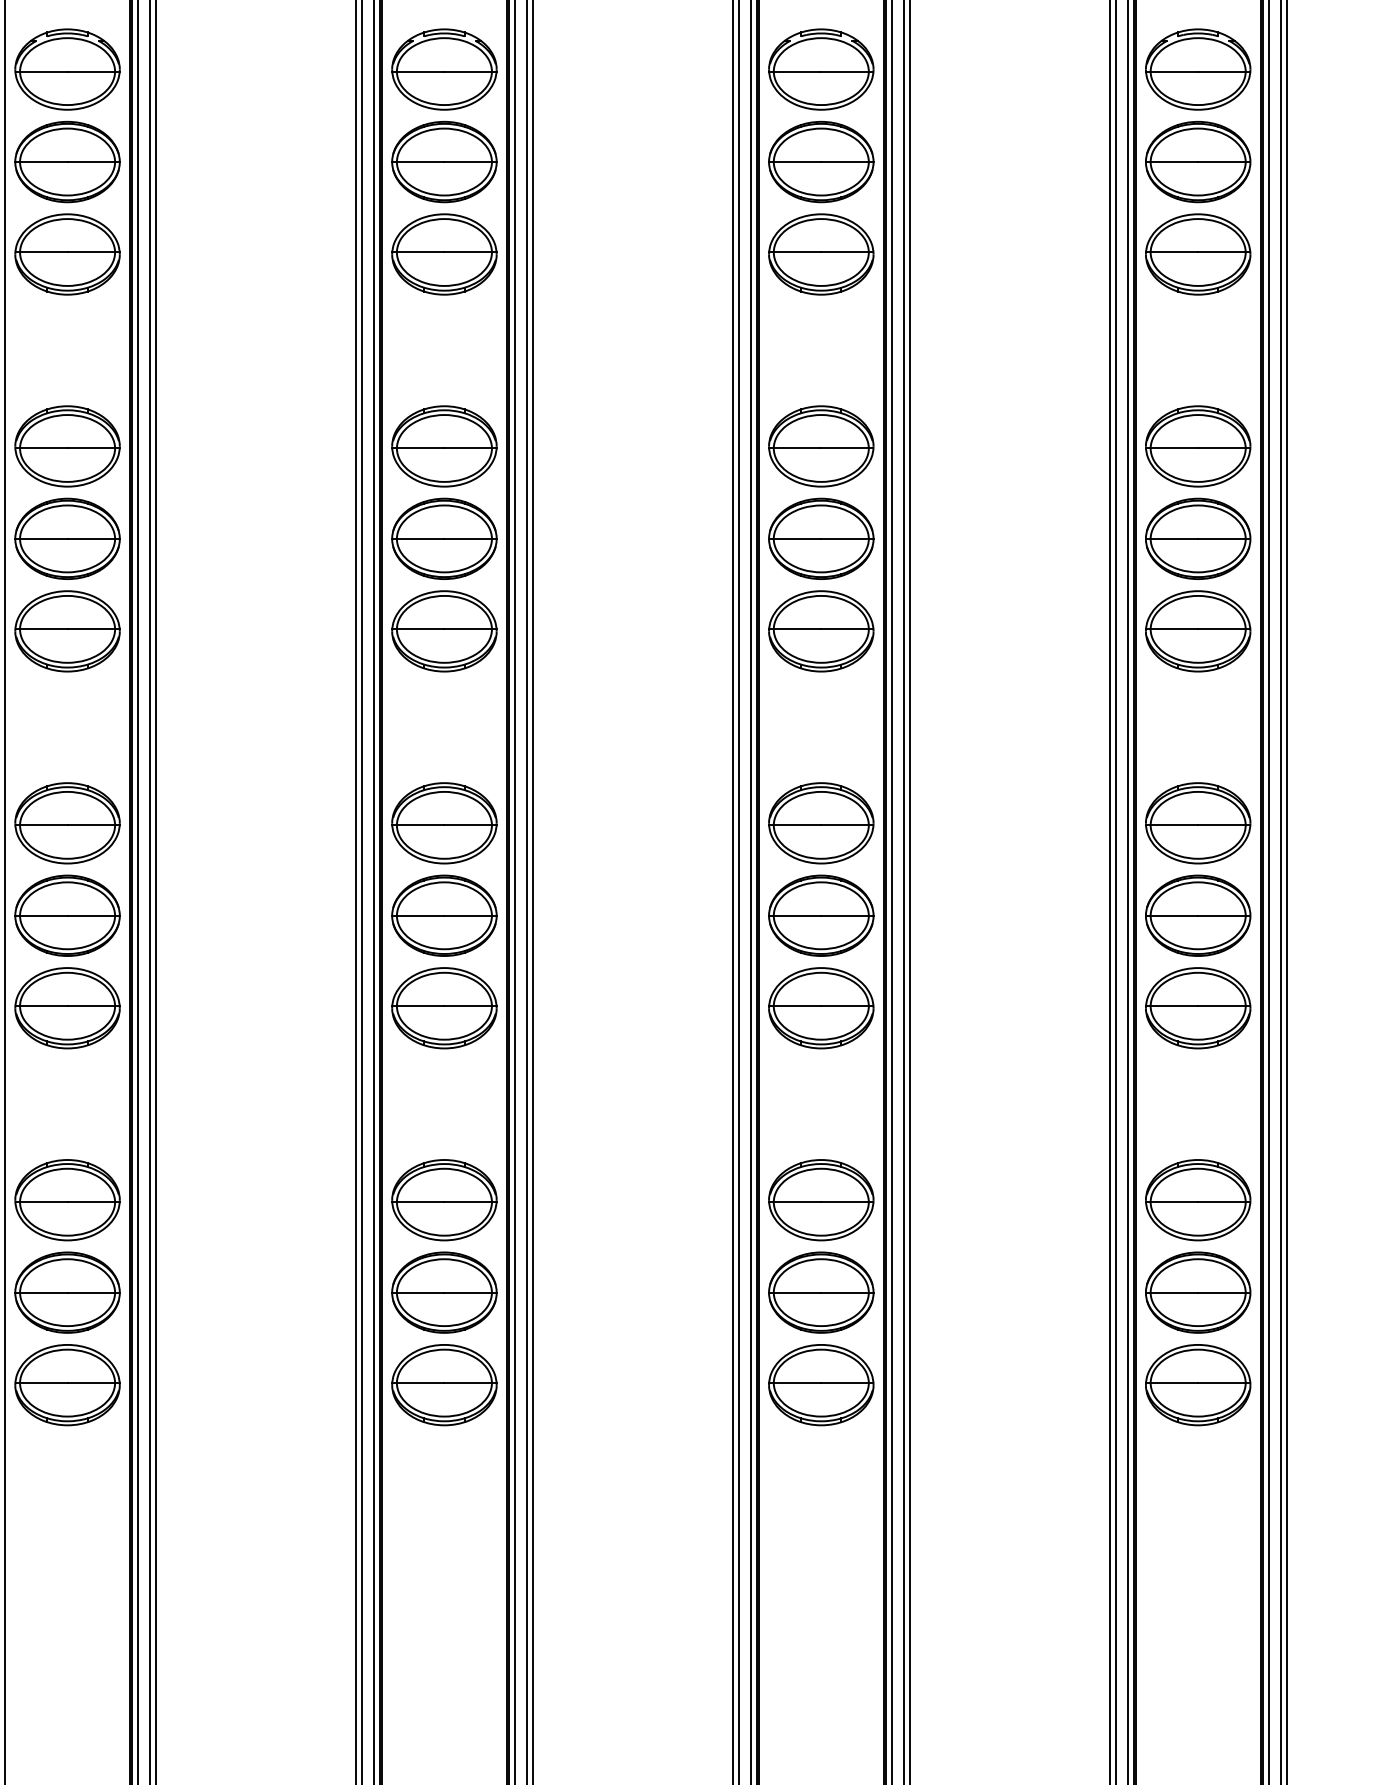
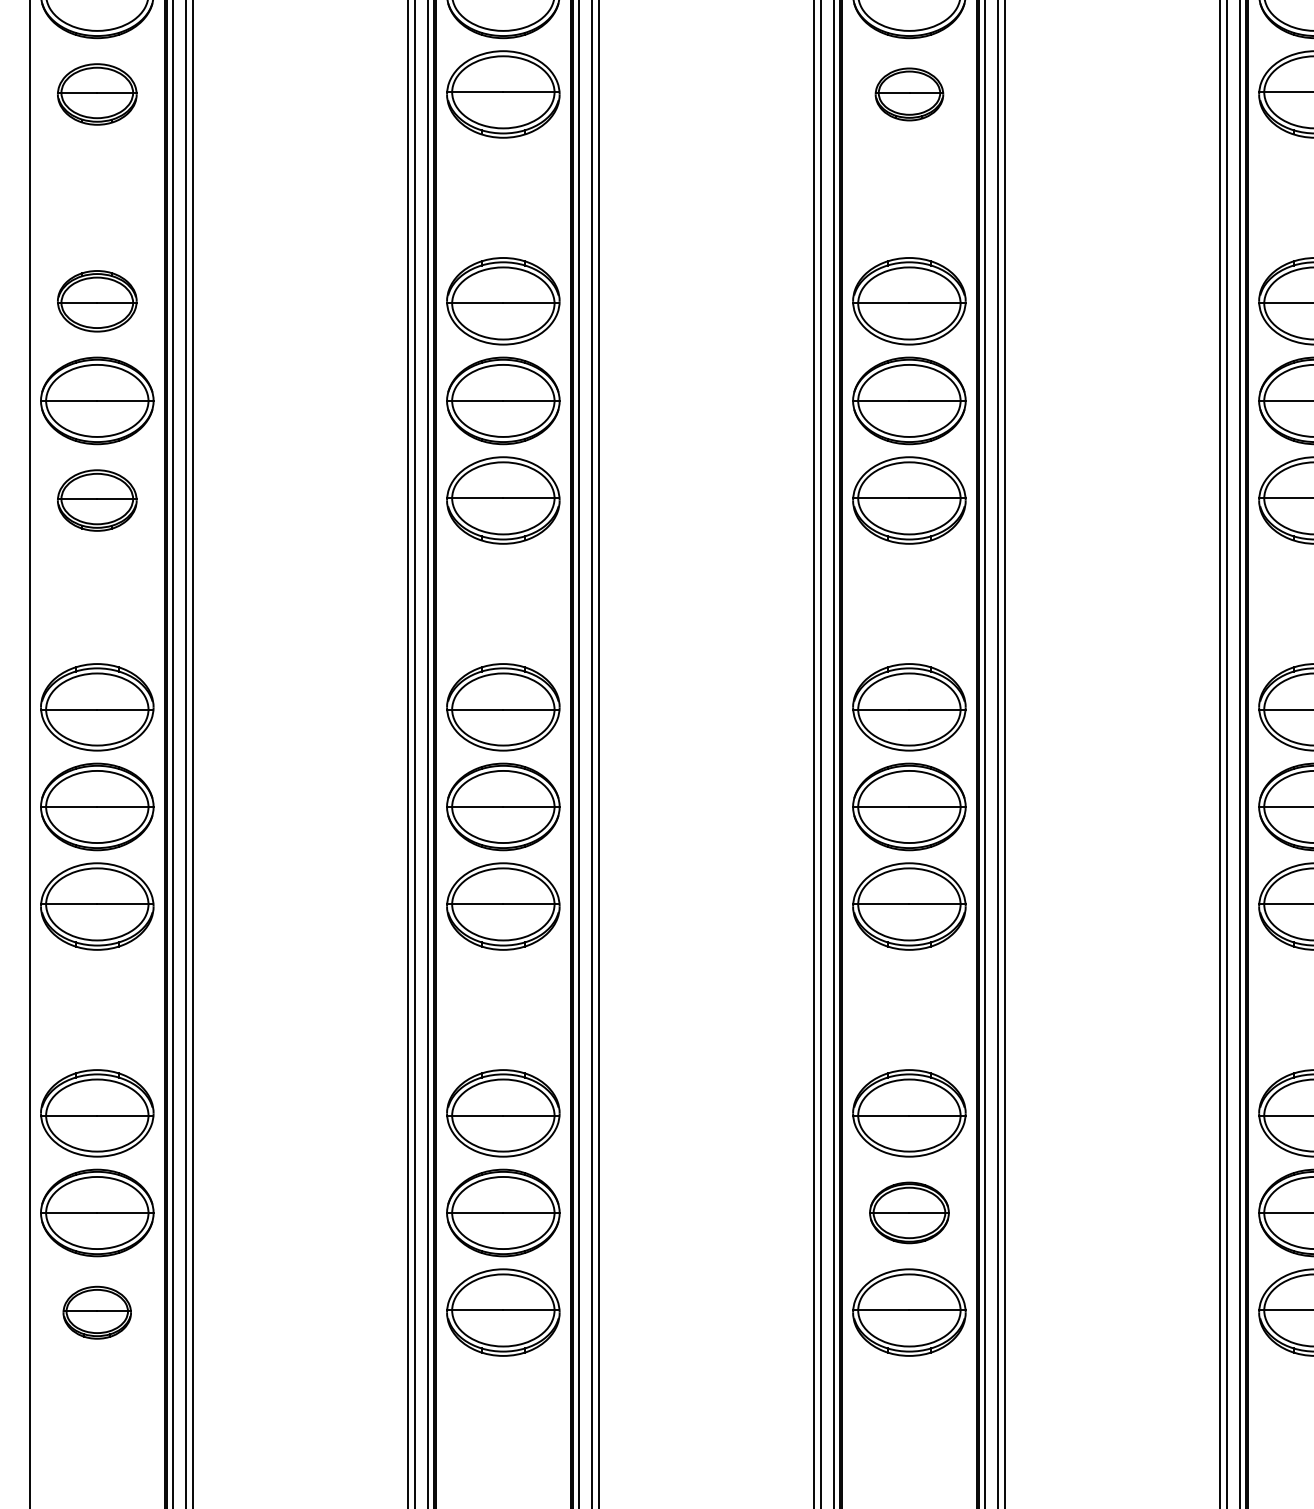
part: (67, 254) -> (97, 94), size x0.7
part: (821, 254) -> (909, 94), size x0.6
part: (67, 446) -> (97, 301), size x0.7
part: (67, 631) -> (97, 500), size x0.7
part: (821, 1292) -> (909, 1212), size x0.7
part: (67, 1385) -> (97, 1313), size x0.6

